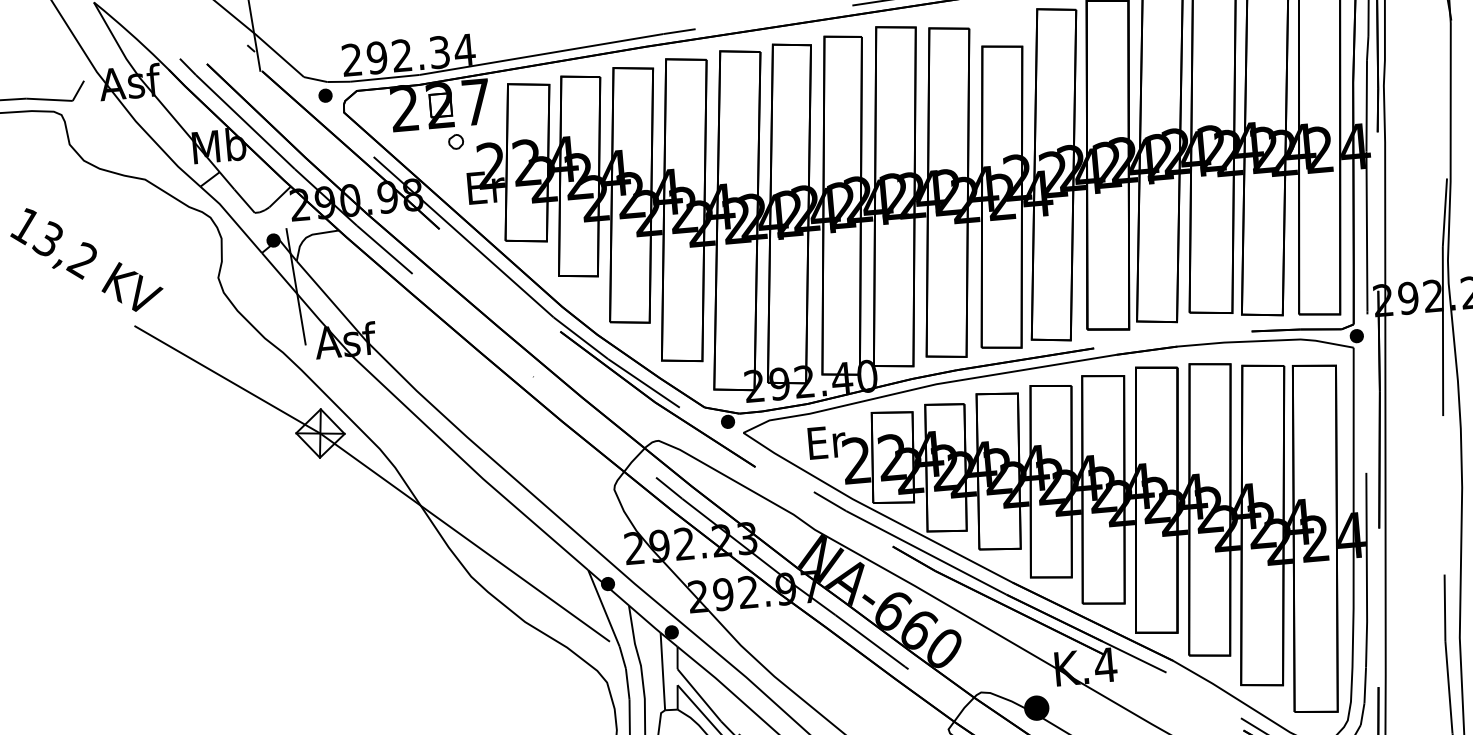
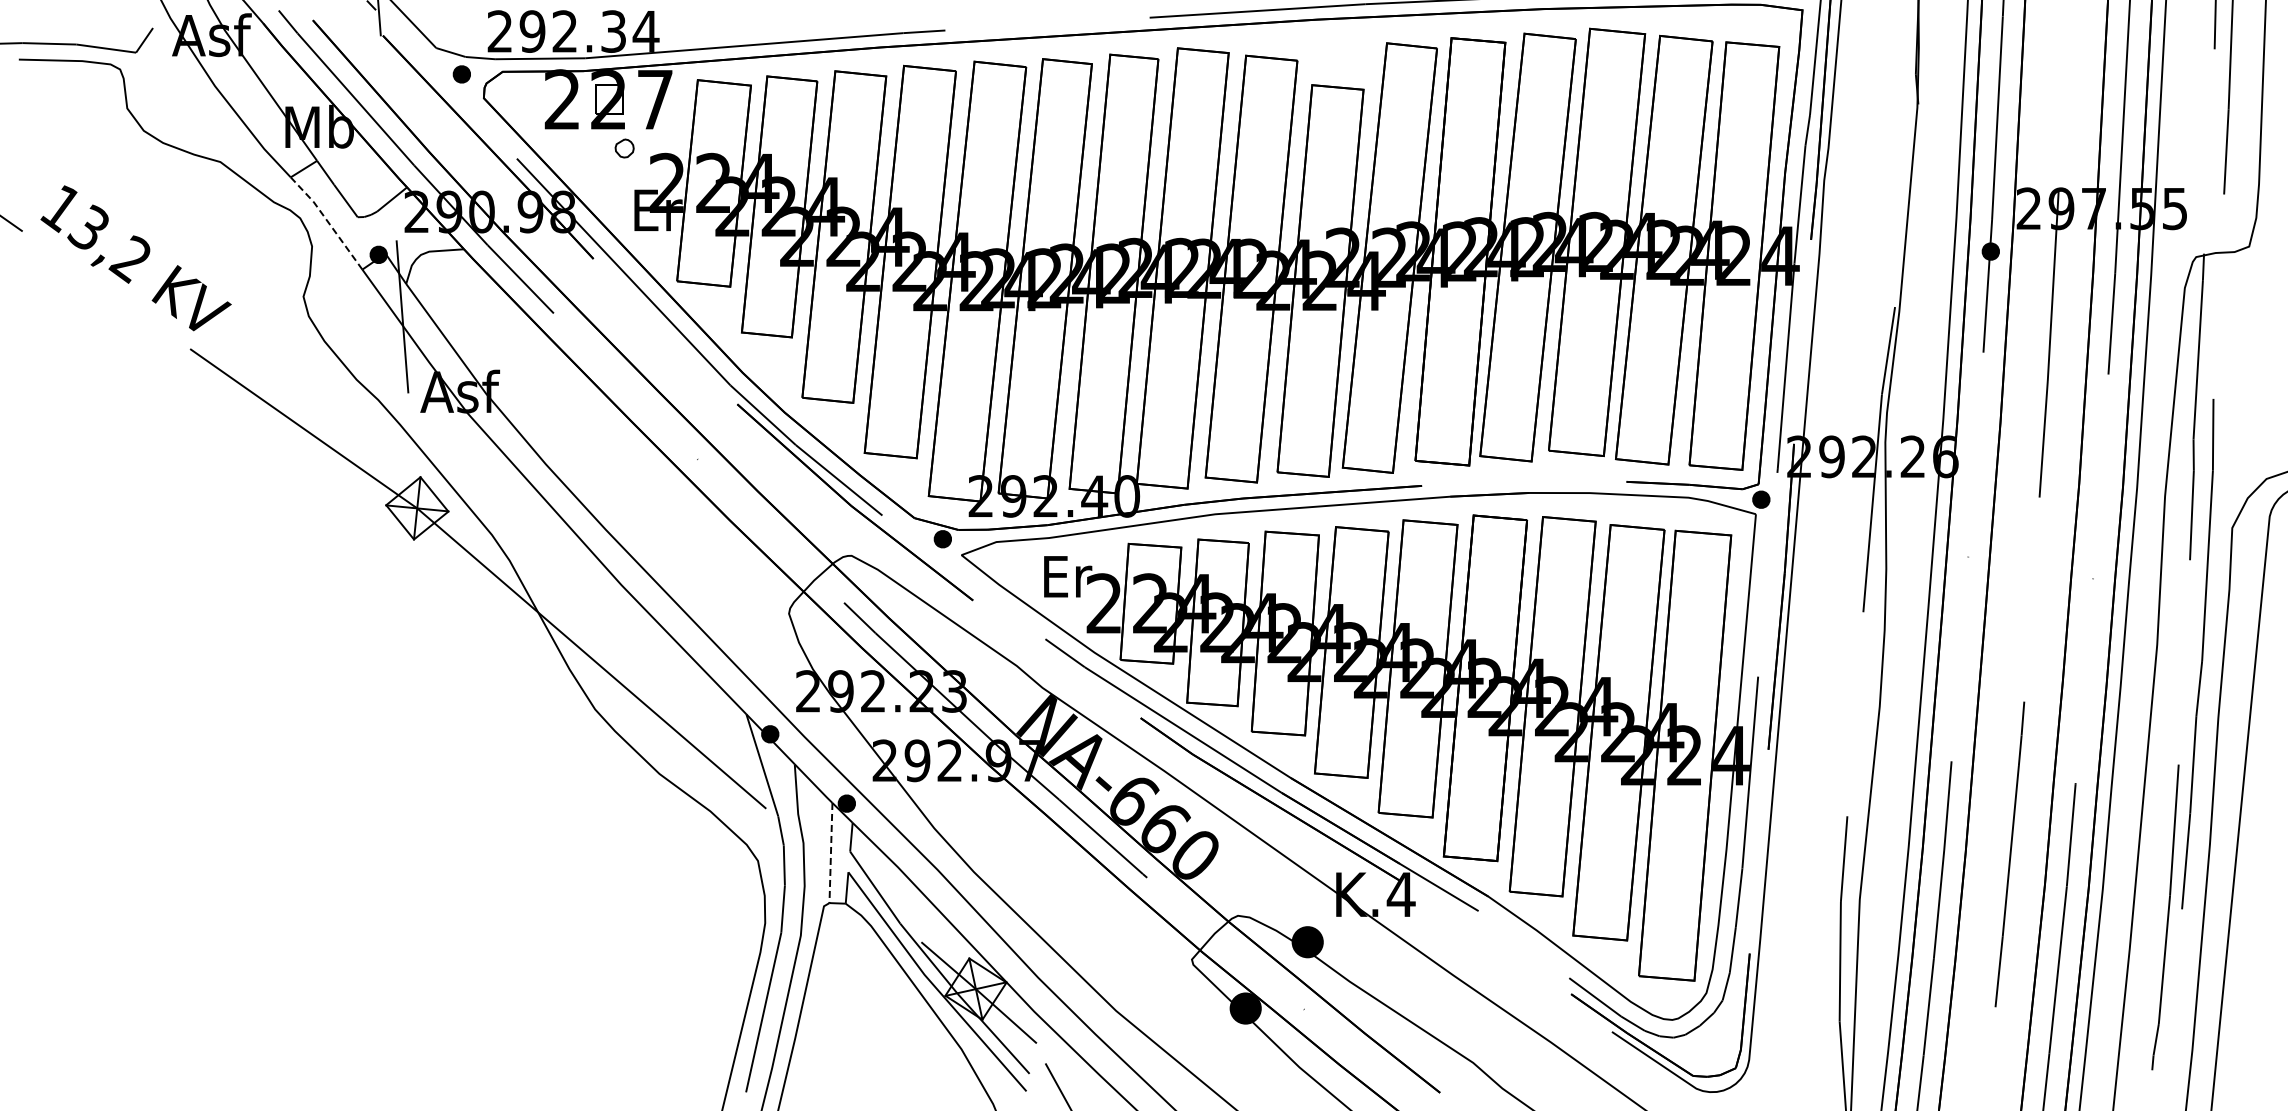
line: (232, 218) -> (328, 221), solid -> dashed
line: (662, 671) -> (830, 853), solid -> dashed

